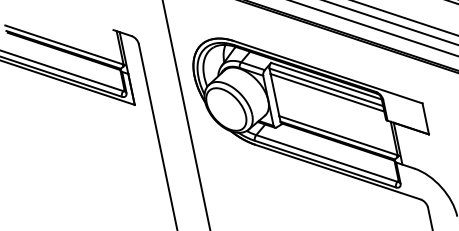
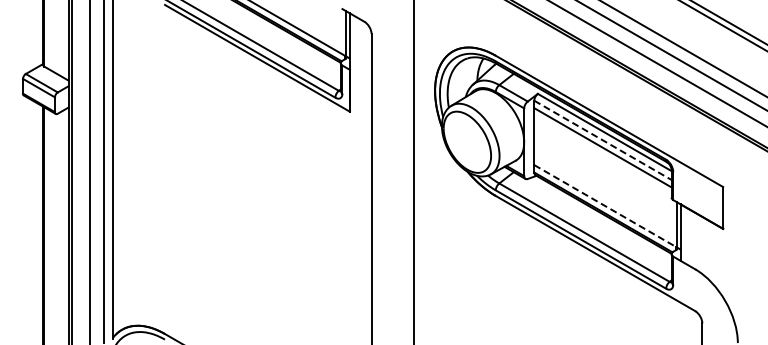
line: (326, 87) -> (603, 140), solid -> dashed
line: (339, 135) -> (606, 206), solid -> dashed

